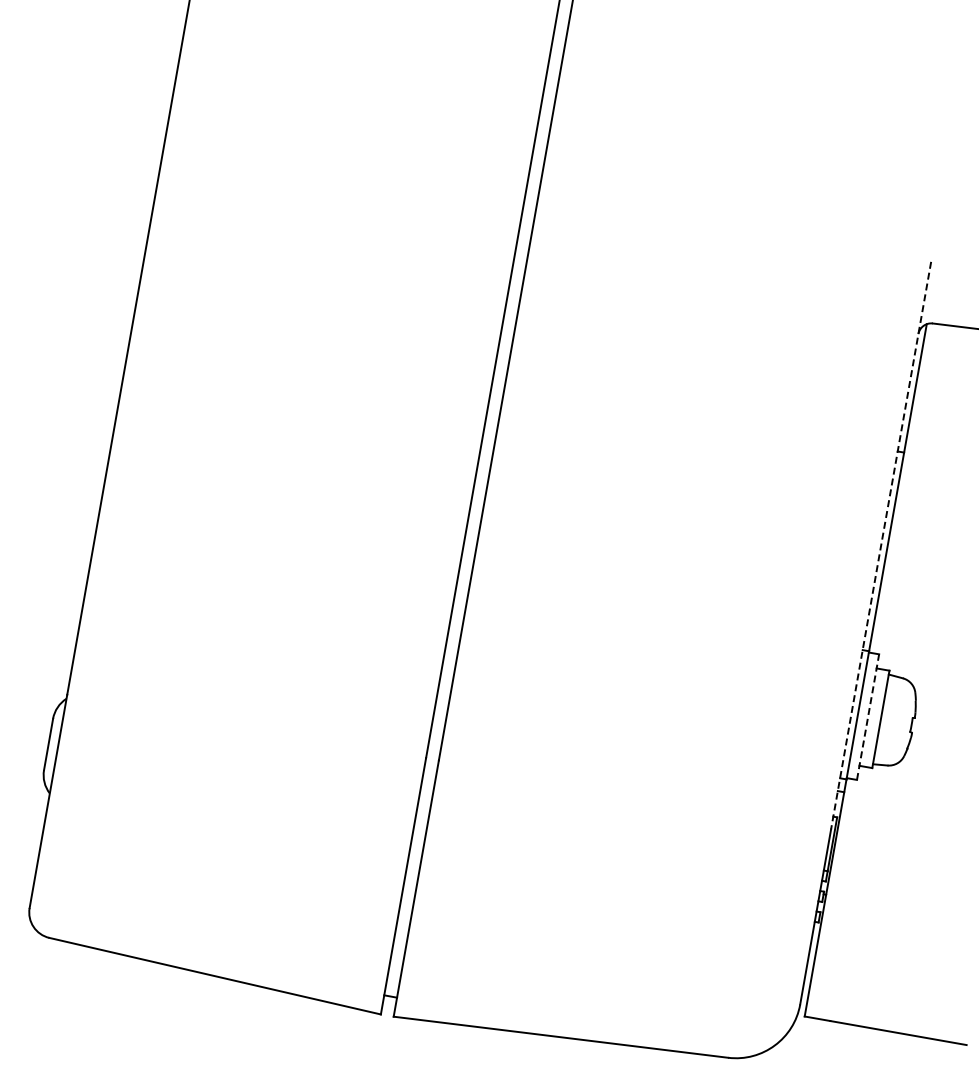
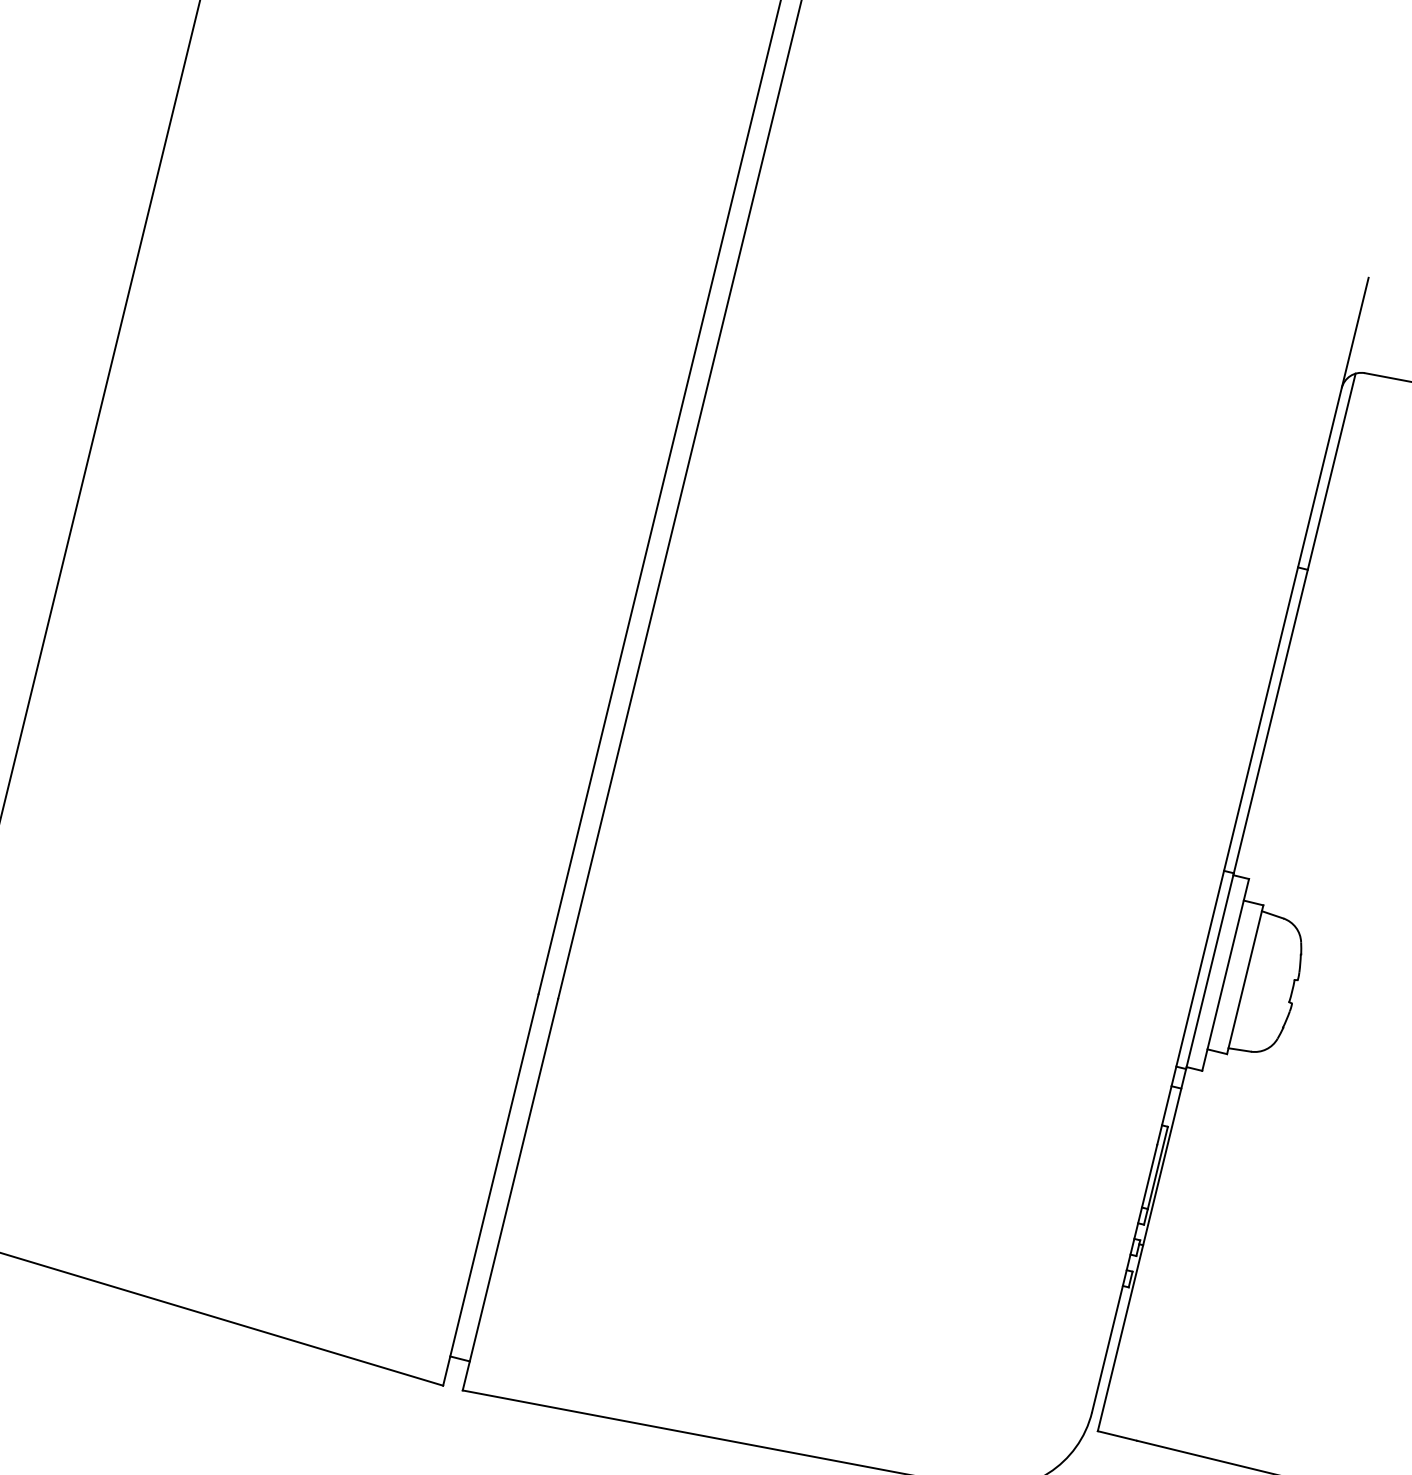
line: (881, 546) -> (1263, 712), dashed -> solid
line: (868, 717) -> (1226, 975), dashed -> solid

